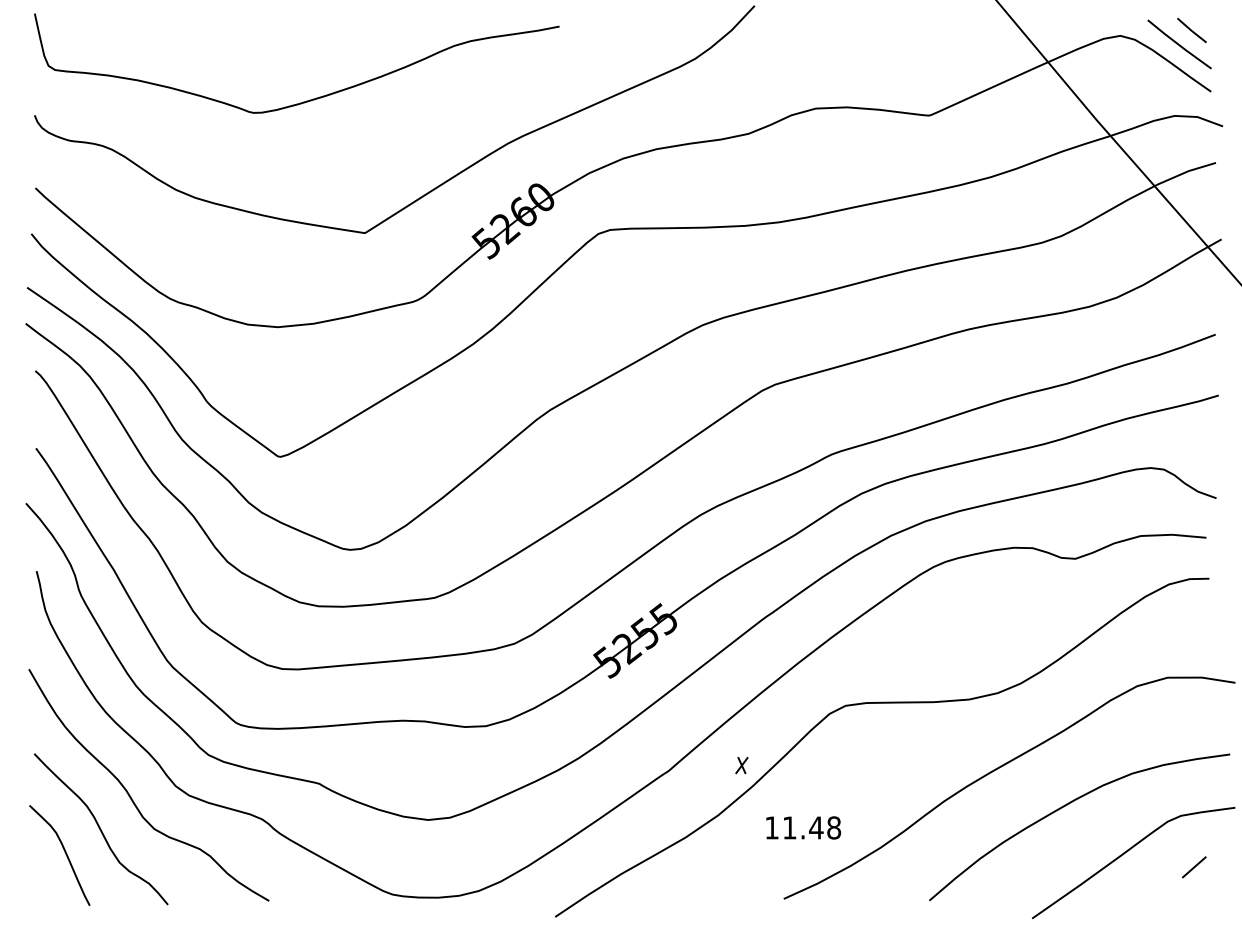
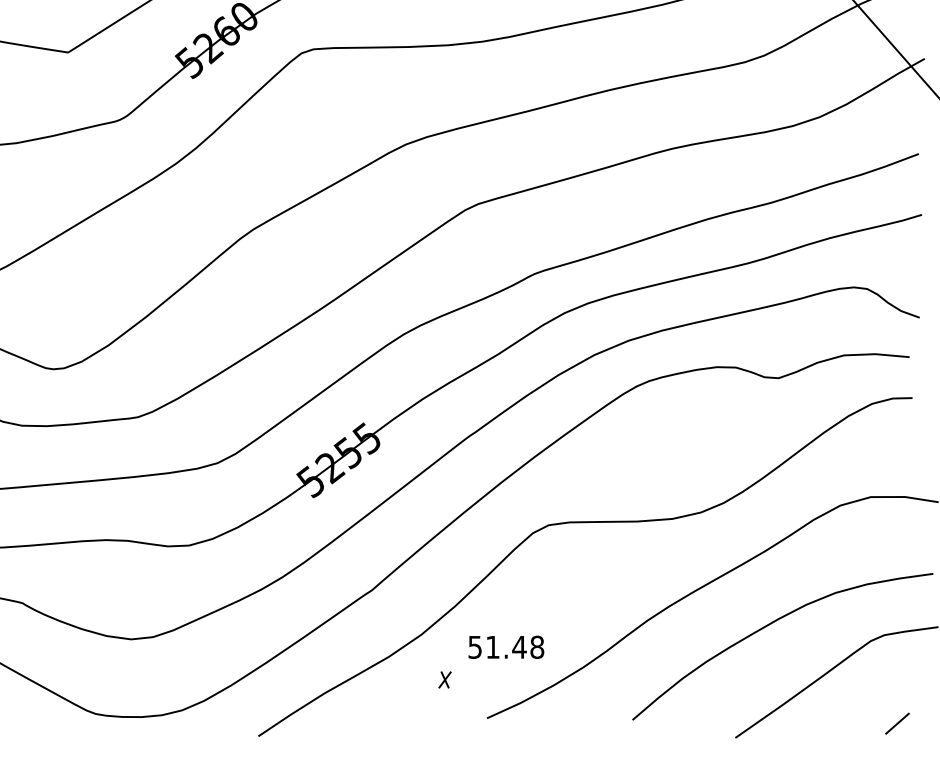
part: (741, 765) -> (444, 679), moved
text: (771, 827) -> (474, 646), 11.48 -> 51.48
line: (1193, 867) -> (896, 723), moved

